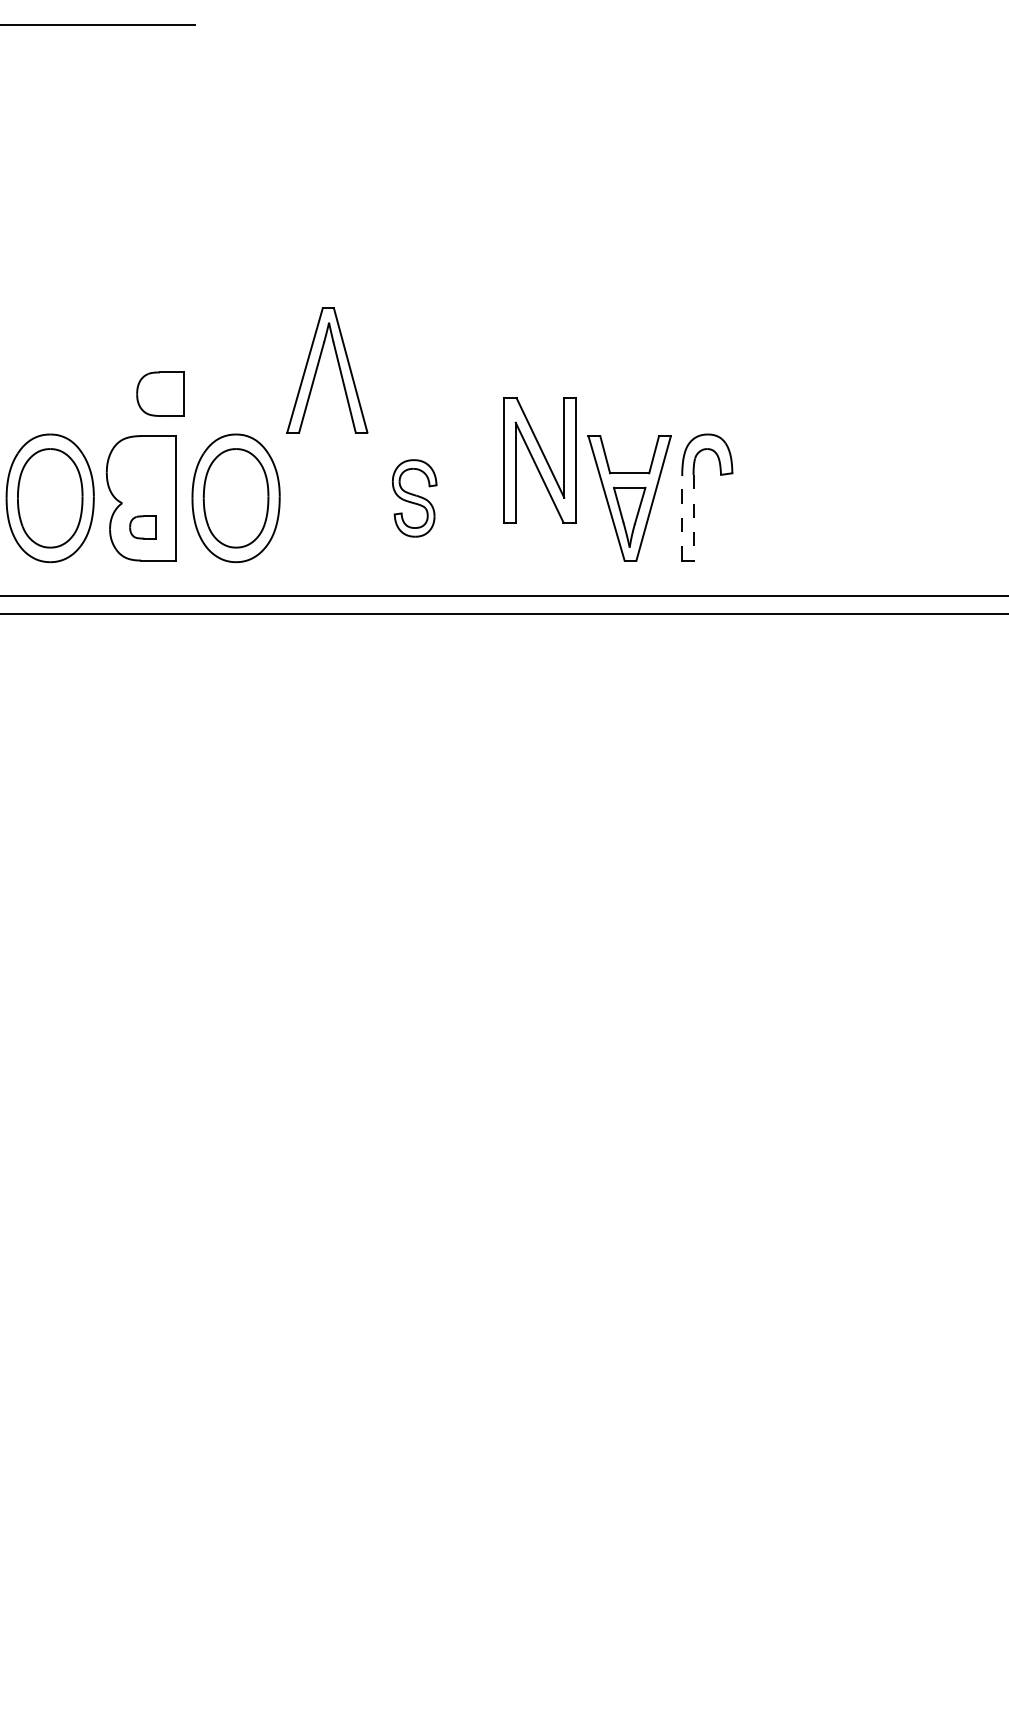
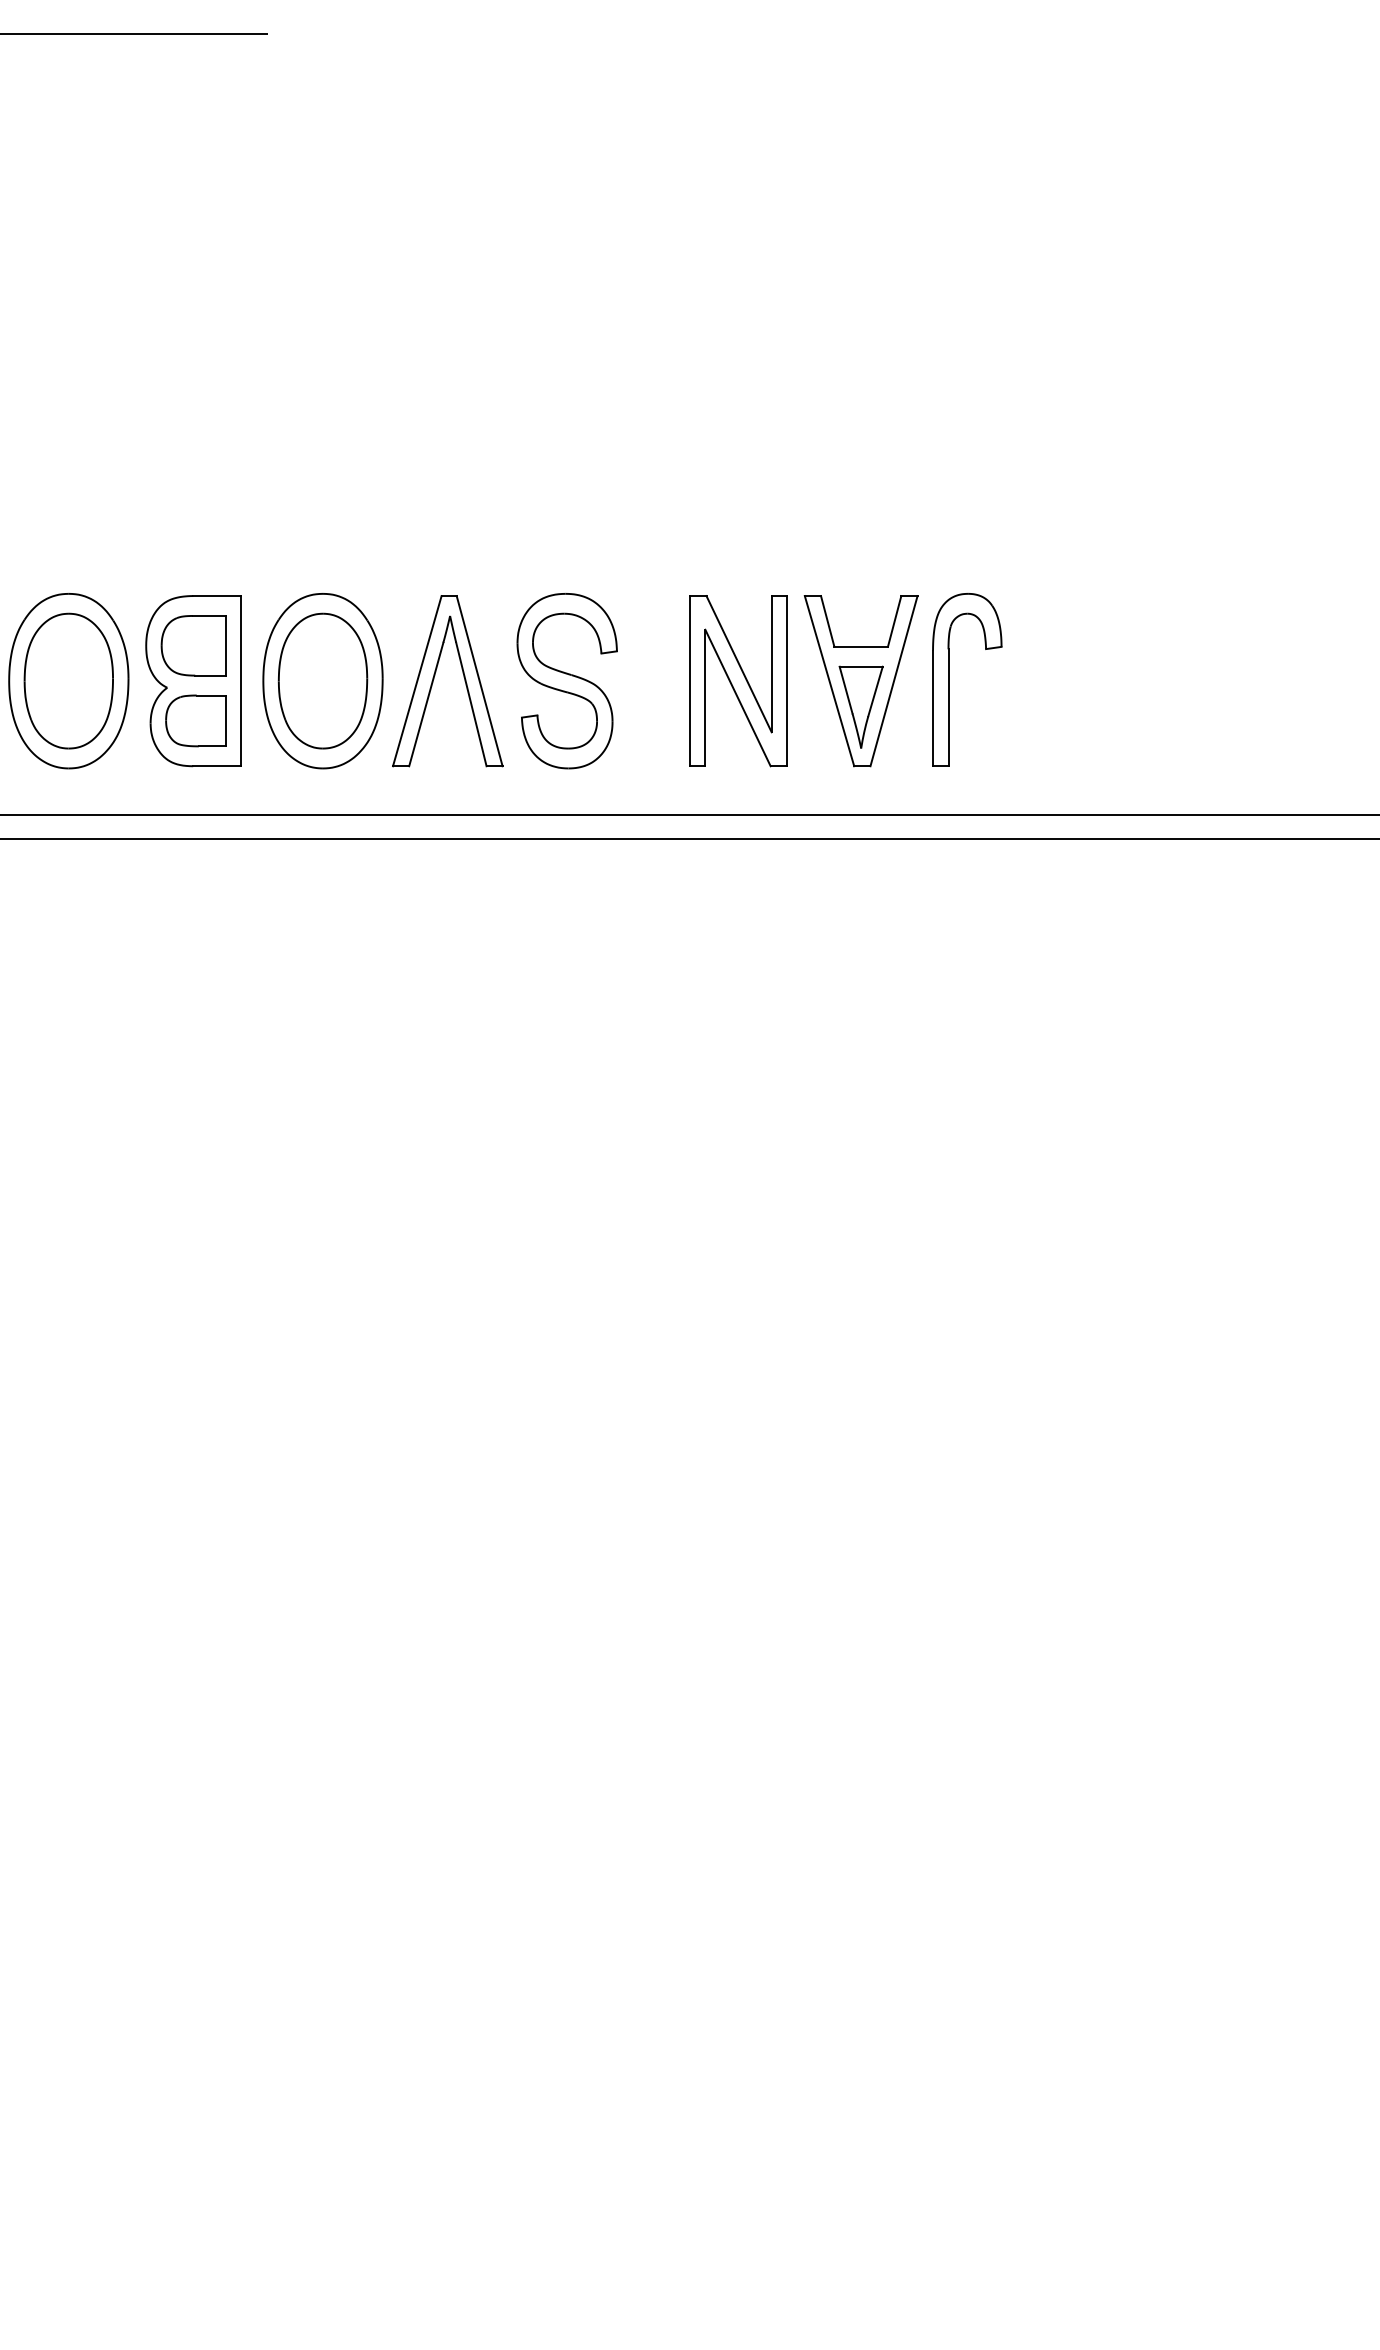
part: (317, 369) -> (434, 679), moved
part: (160, 394) -> (193, 645), moved
part: (539, 460) -> (738, 681), moved
part: (414, 498) -> (566, 681), size x1.67
line: (682, 518) -> (933, 708), dashed -> solid
line: (693, 518) -> (948, 708), dashed -> solid
part: (142, 527) -> (195, 720), size x1.67

